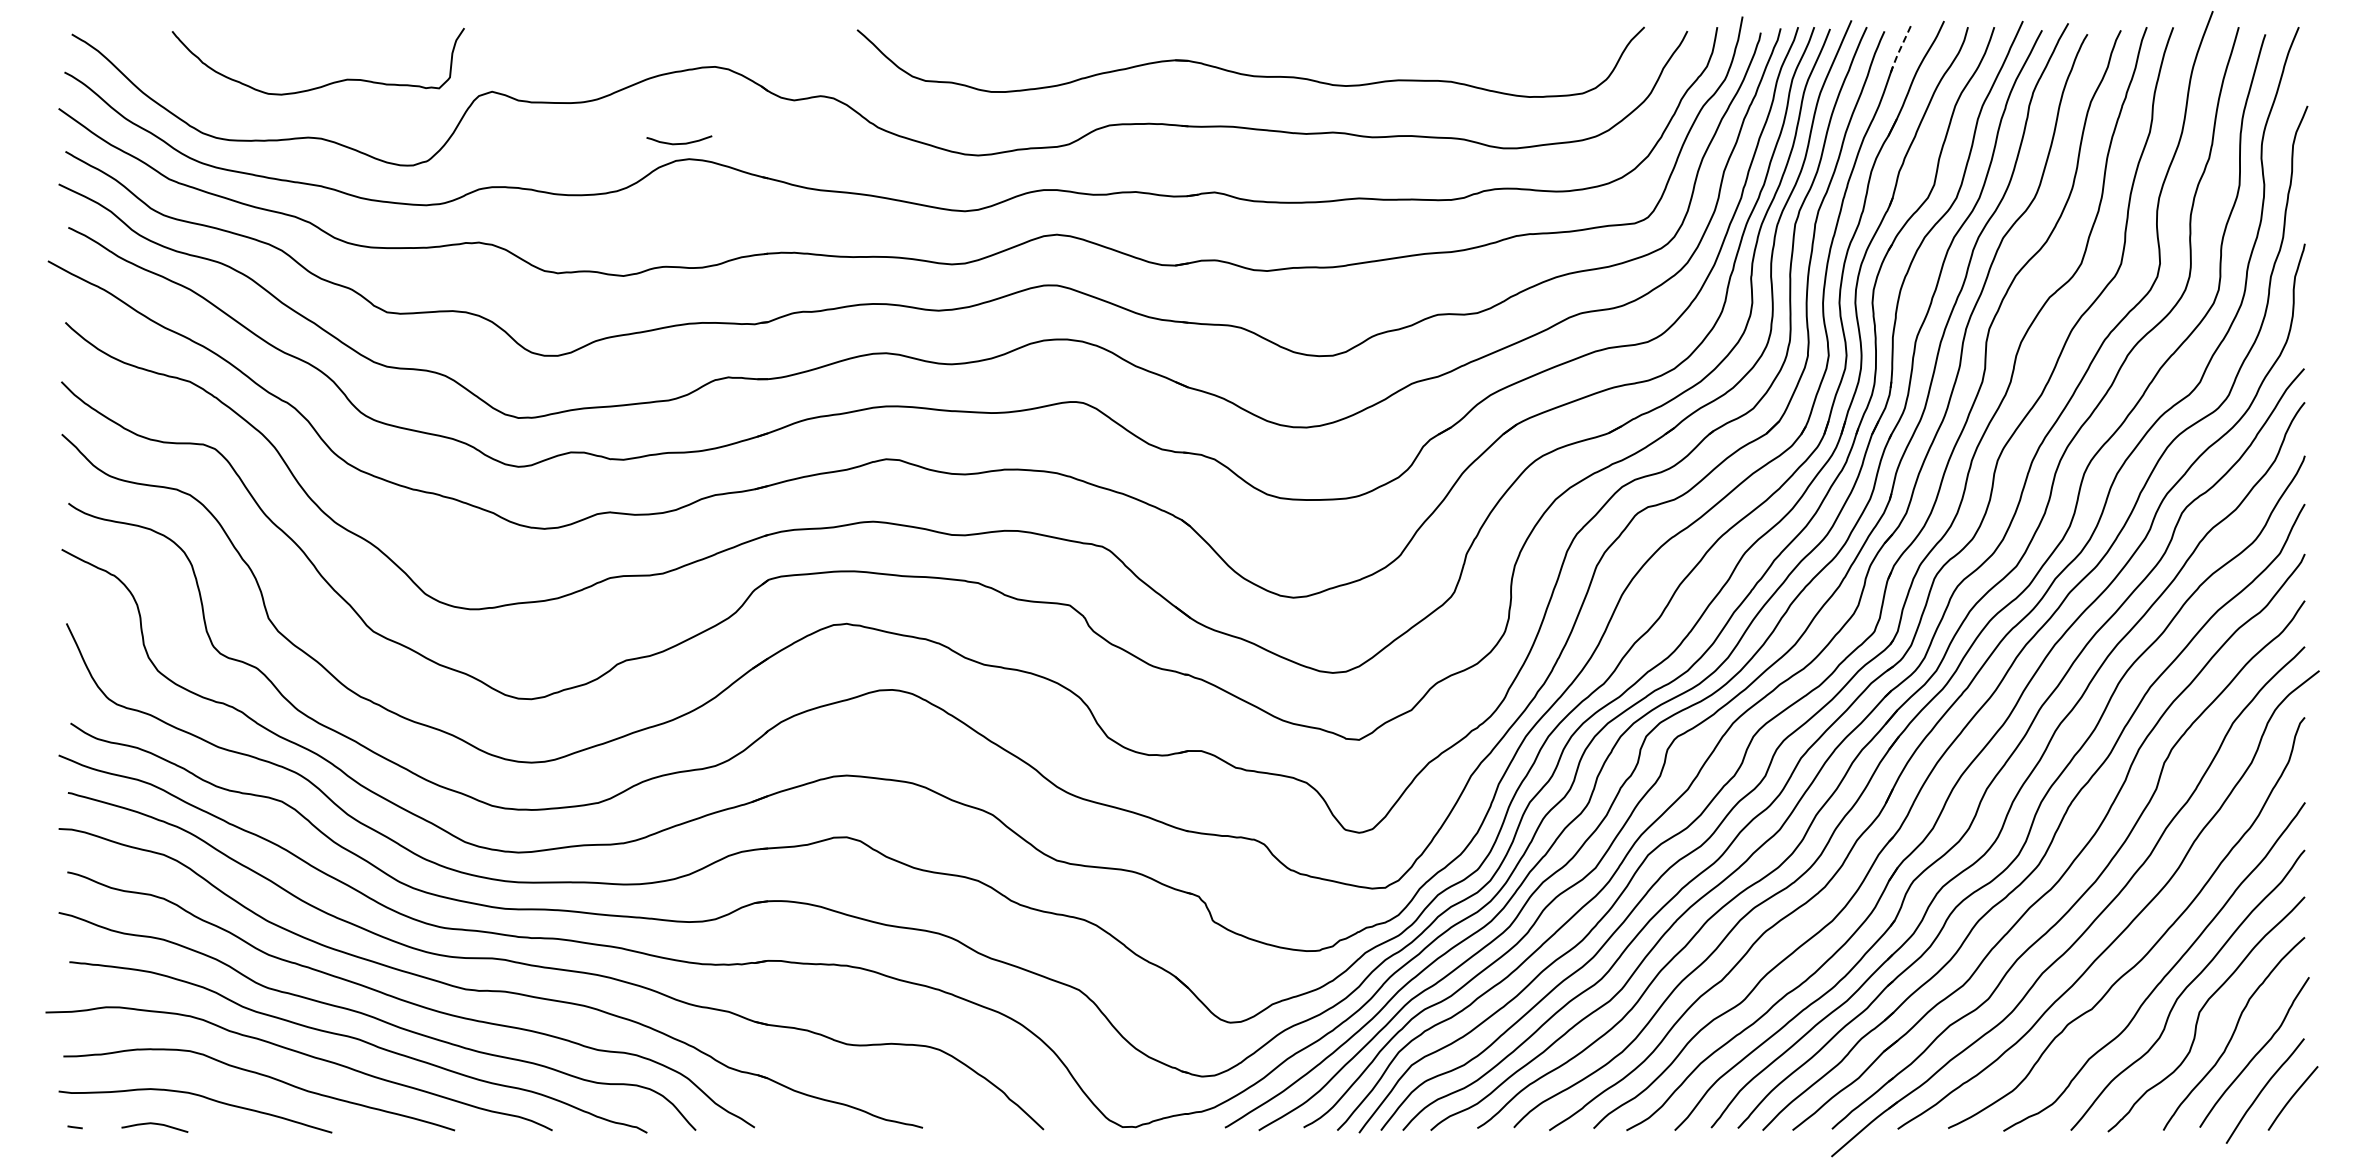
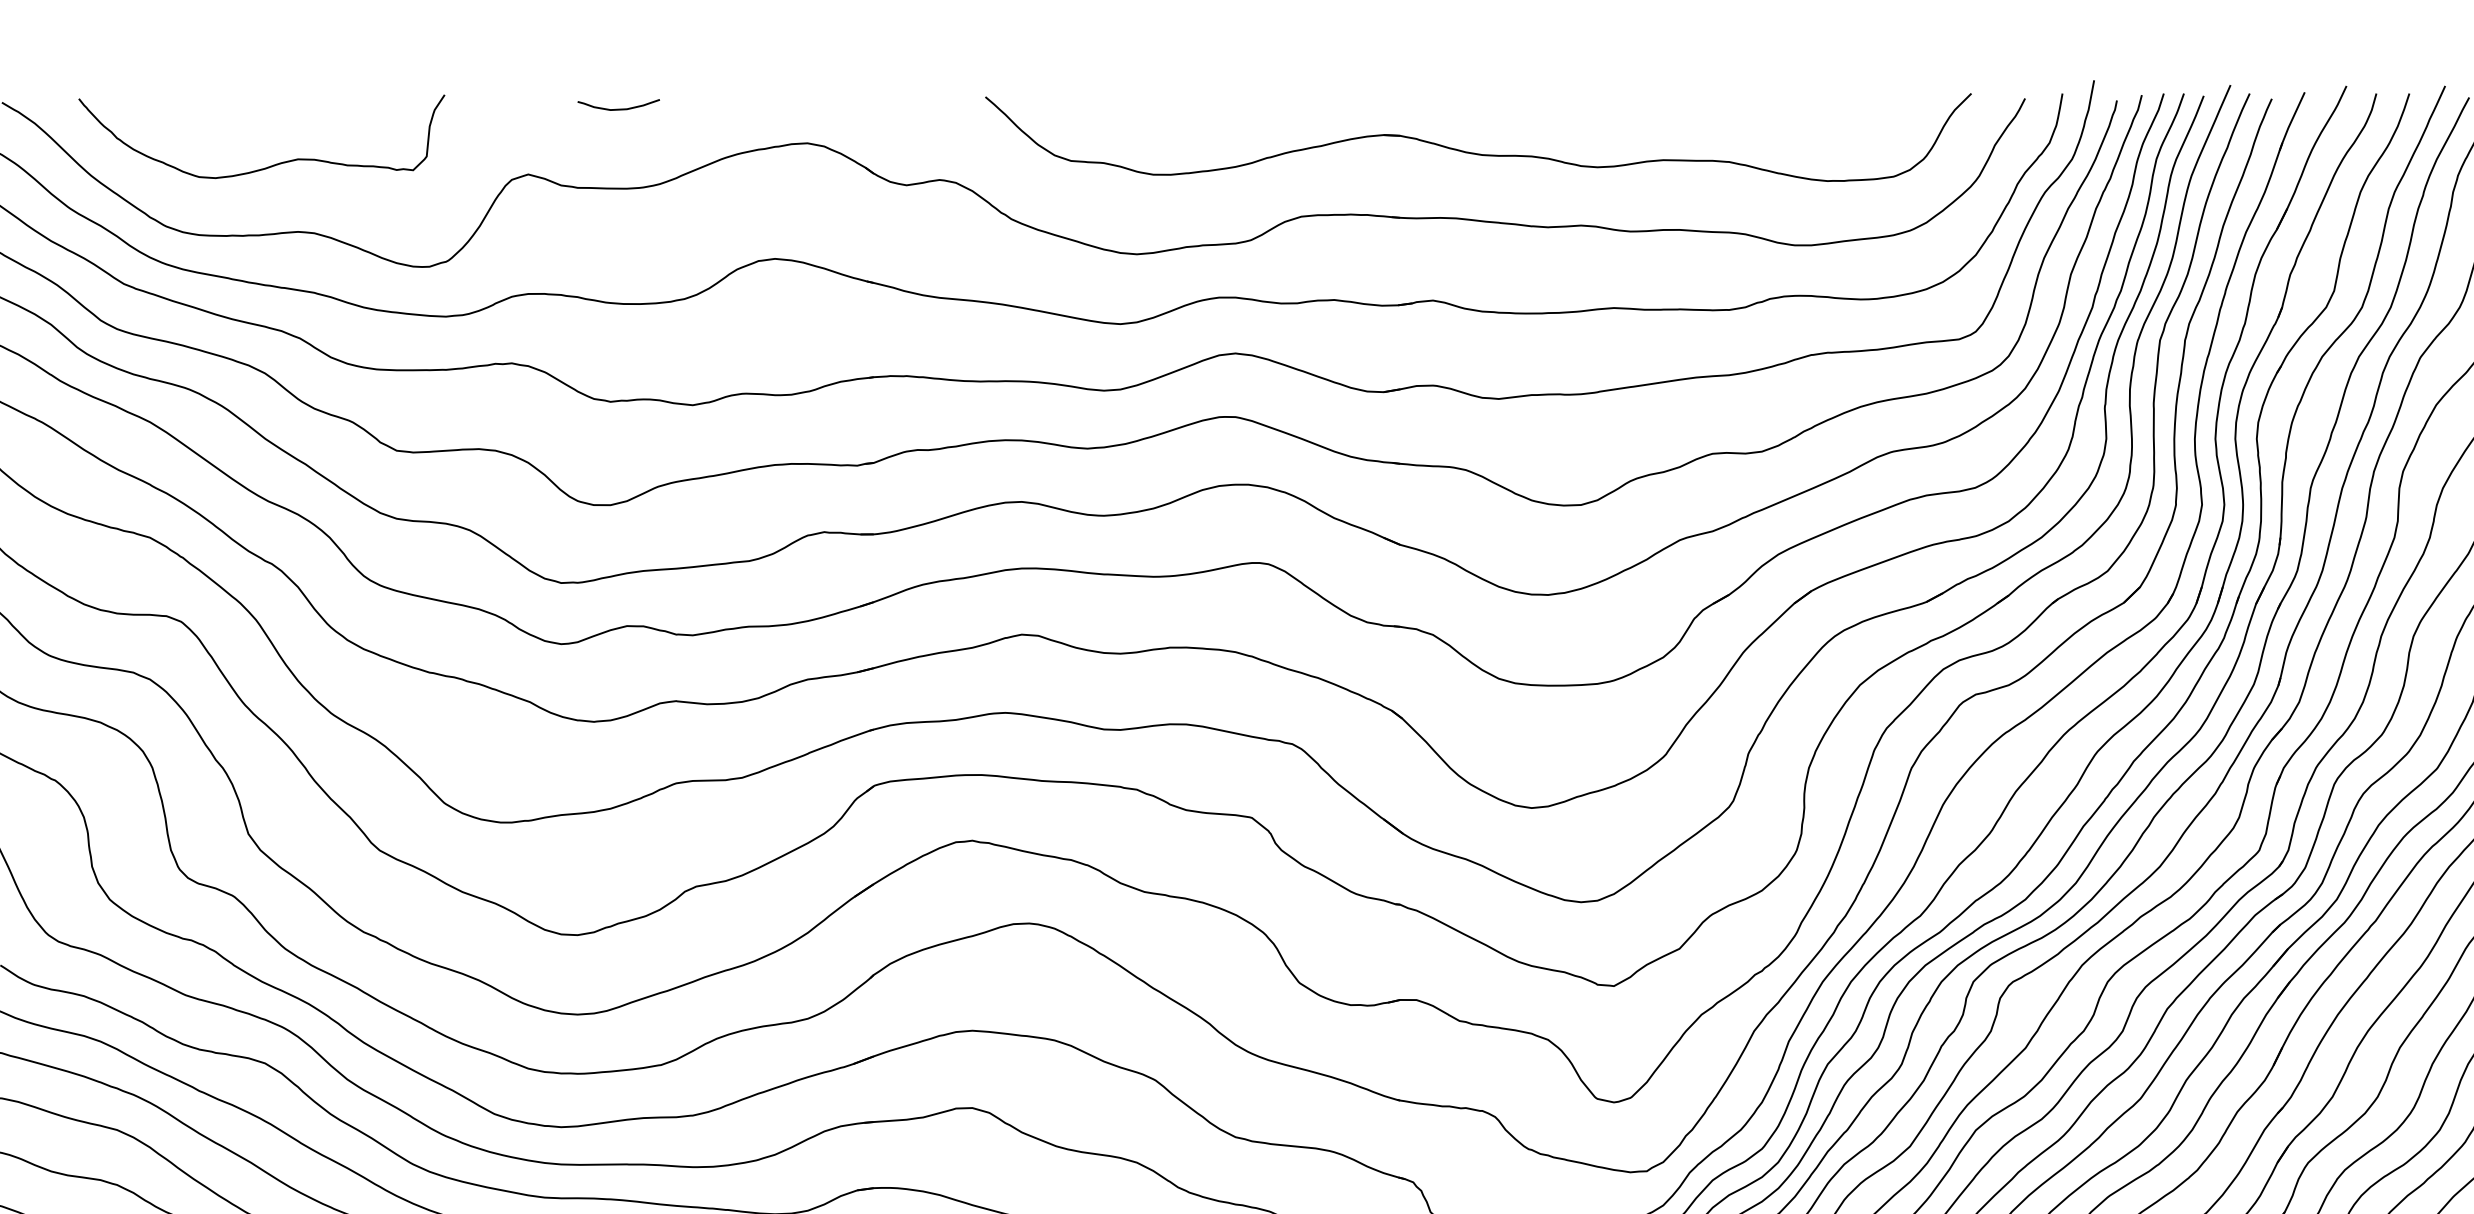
line: (1899, 50) -> (2290, 122), dashed -> solid
curve: (327, 83) -> (273, 164), moved
curve: (679, 143) -> (618, 109), moved

